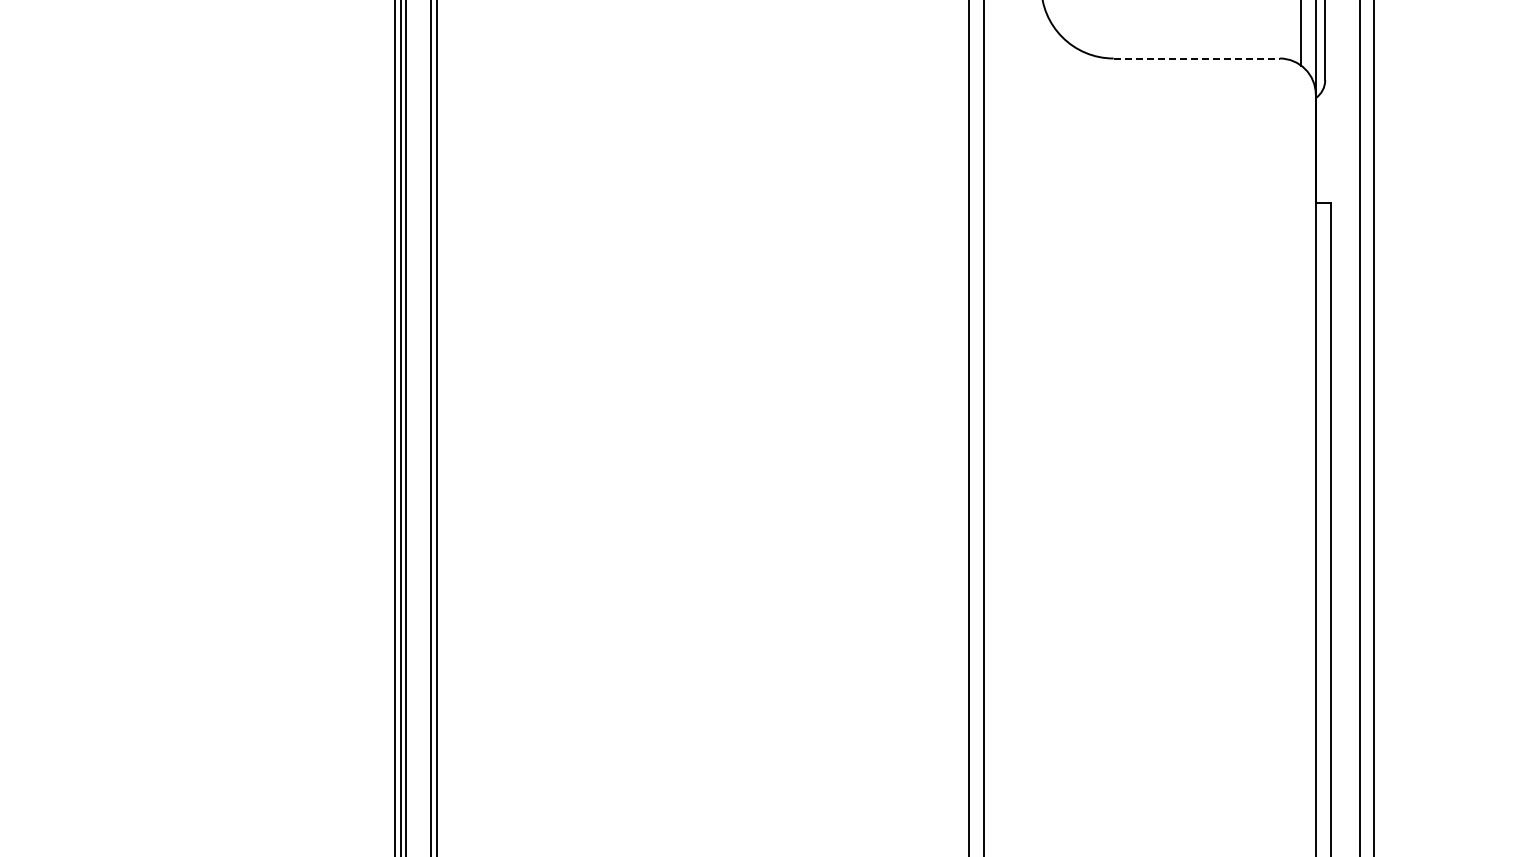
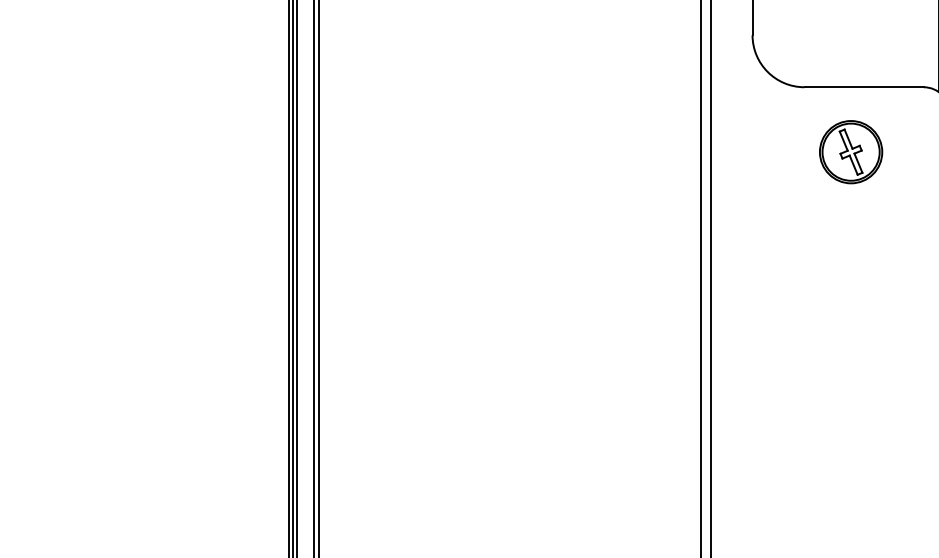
line: (1197, 58) -> (864, 87), dashed -> solid
part: (1178, 148) -> (851, 151), added

